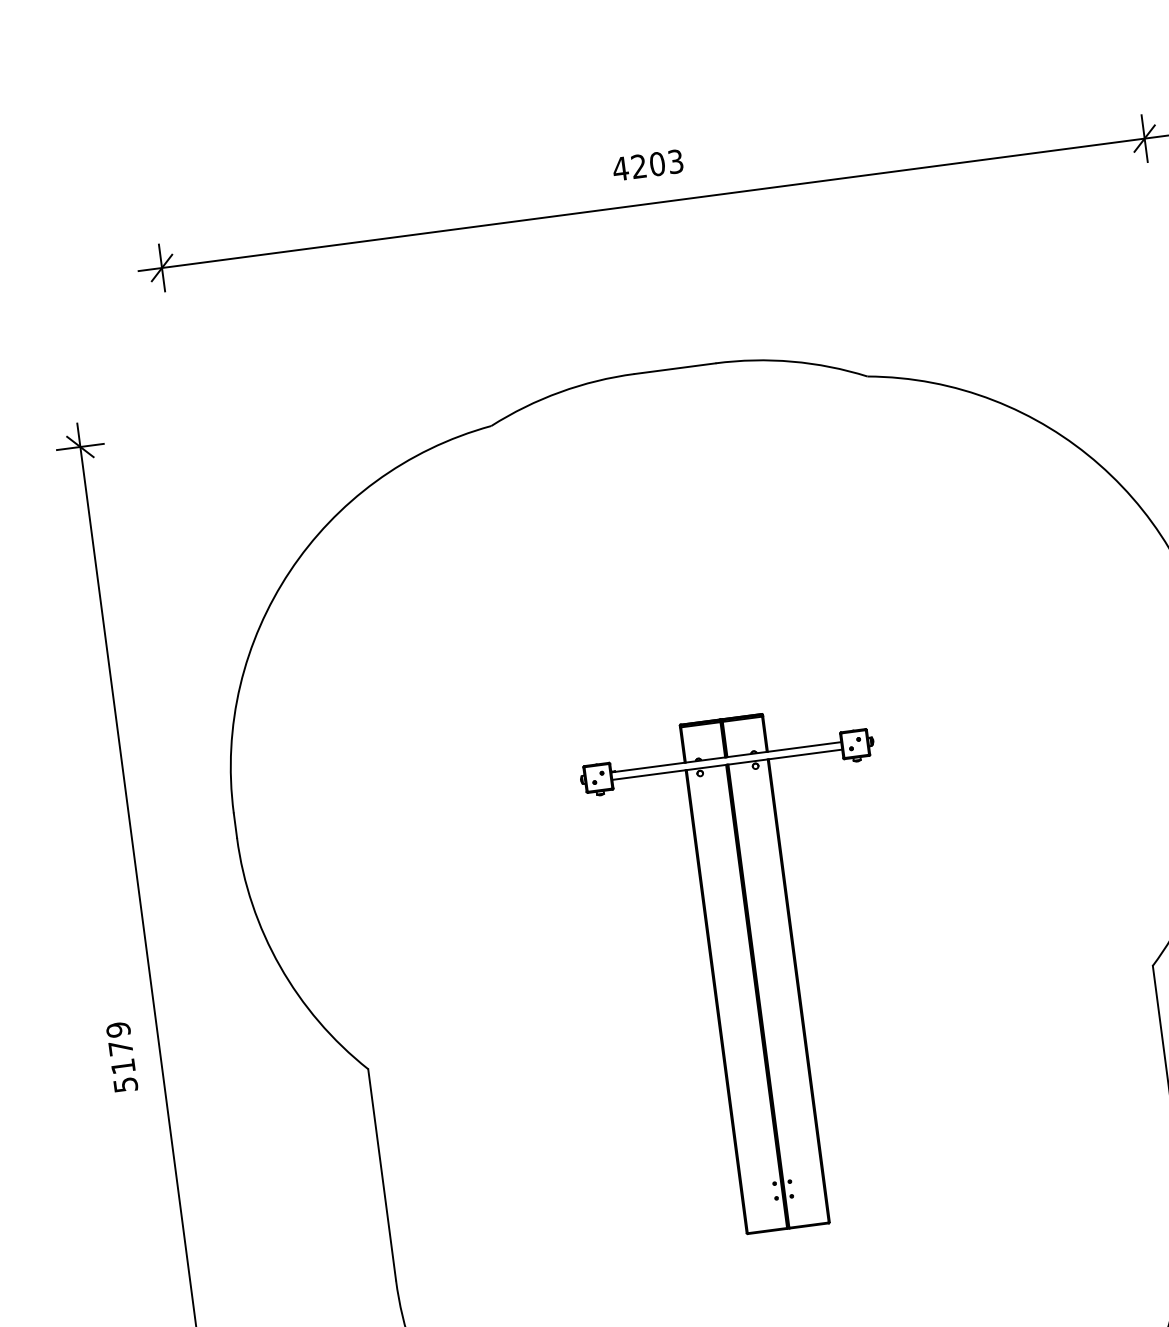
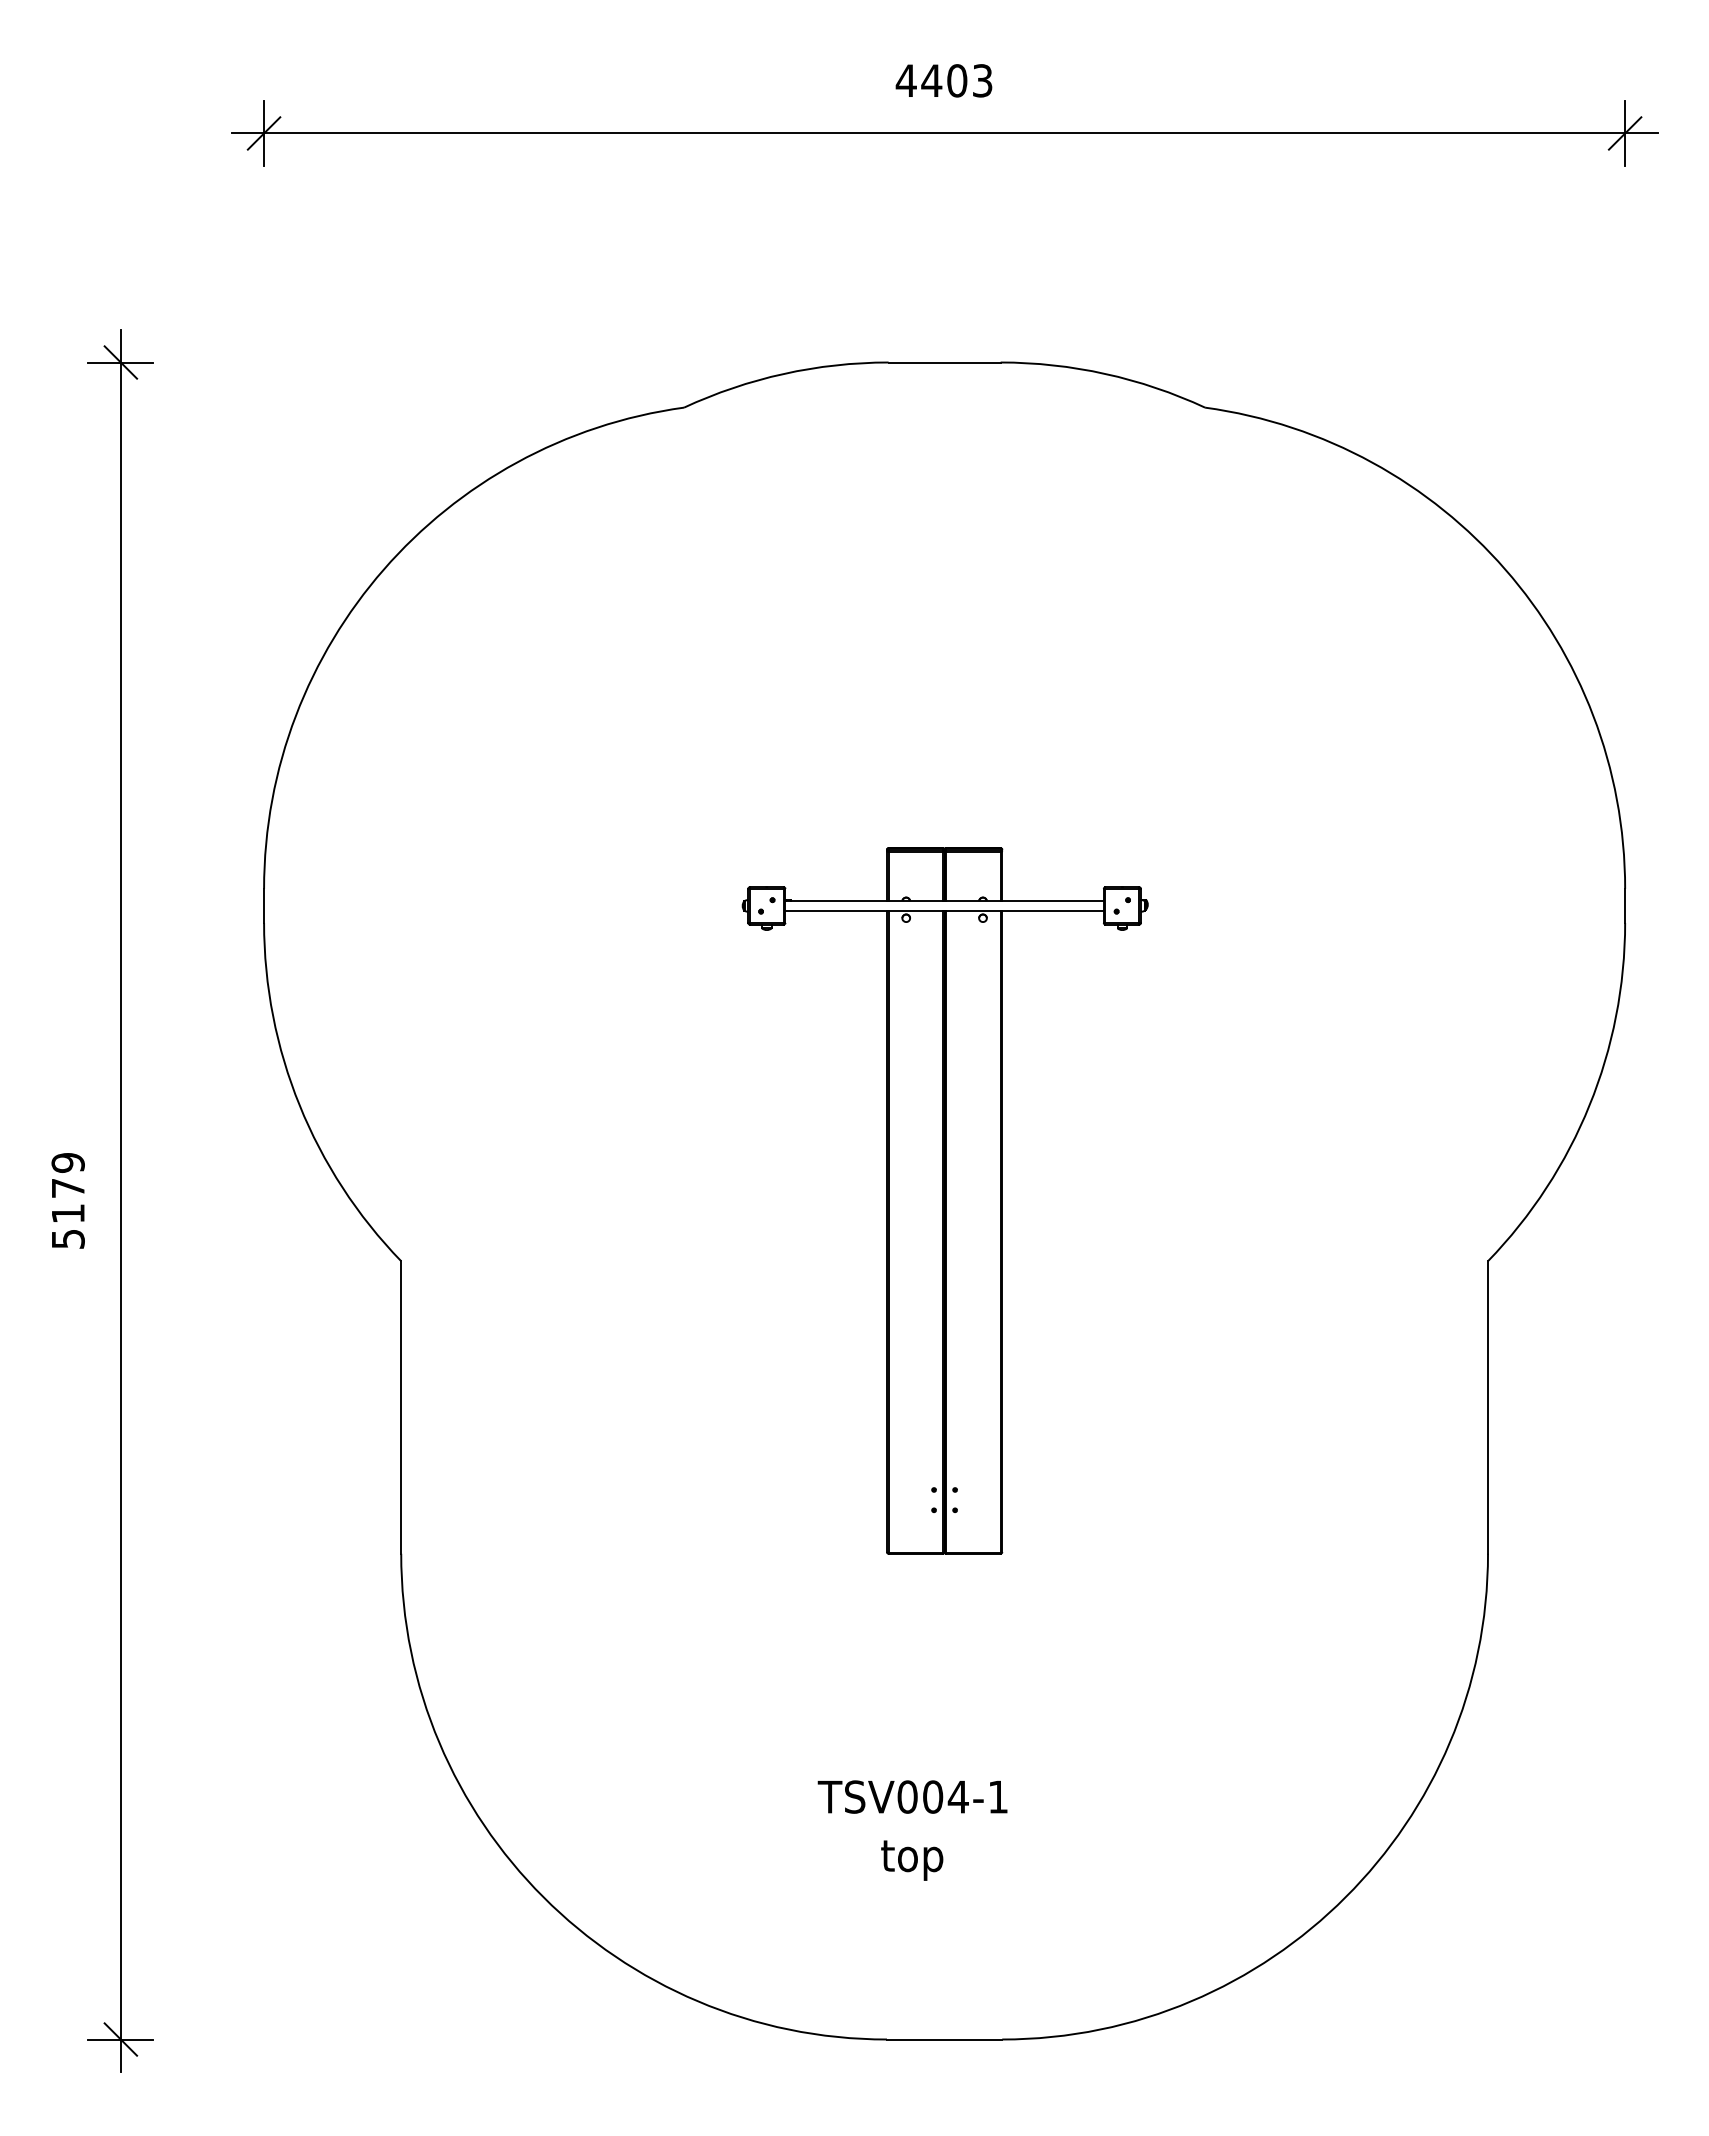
text: (638, 166) -> (931, 80), 4203 -> 4403

